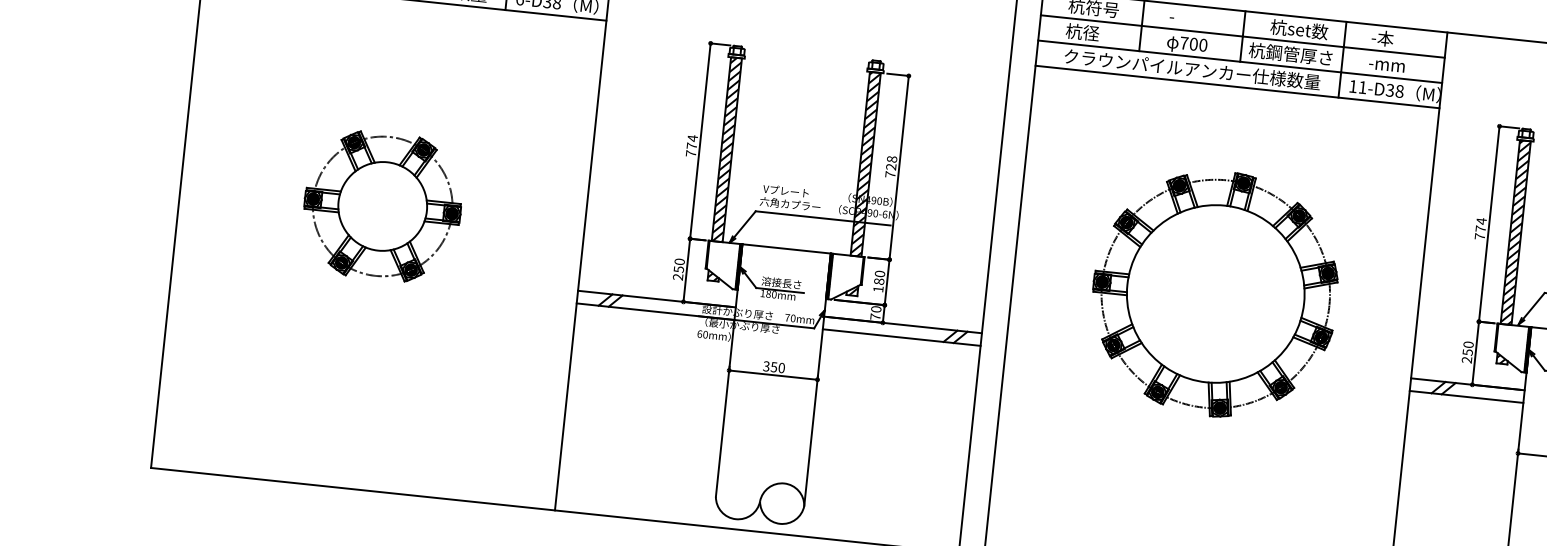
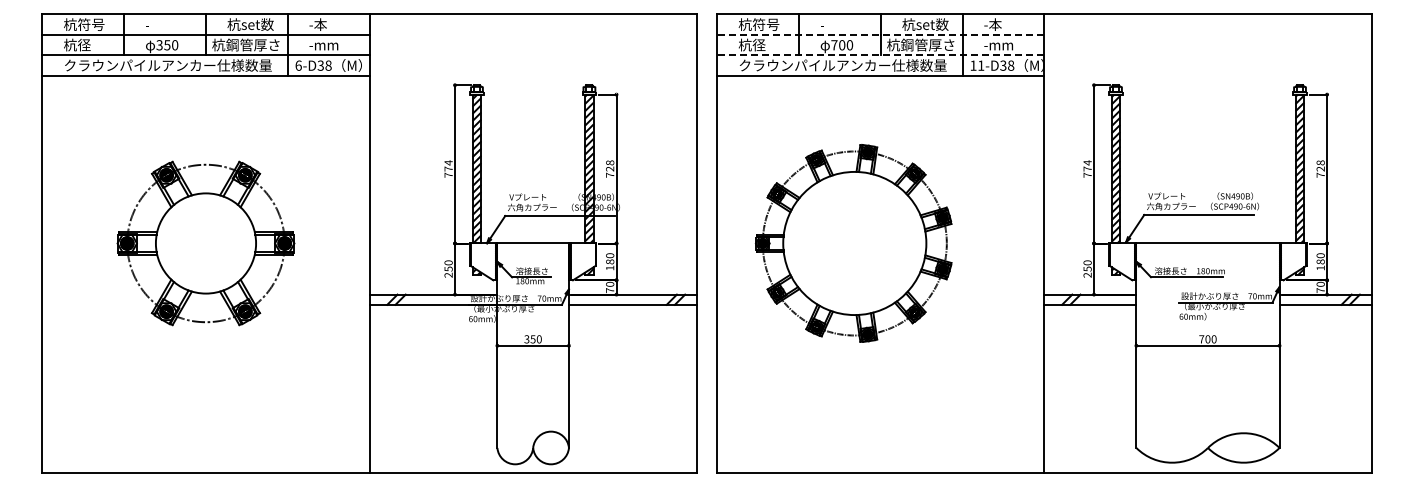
line: (1242, 35) -> (880, 34), solid -> dashed
line: (1239, 61) -> (880, 55), solid -> dashed
part: (382, 206) -> (205, 243), size x1.4
part: (1214, 293) -> (853, 243), moved

